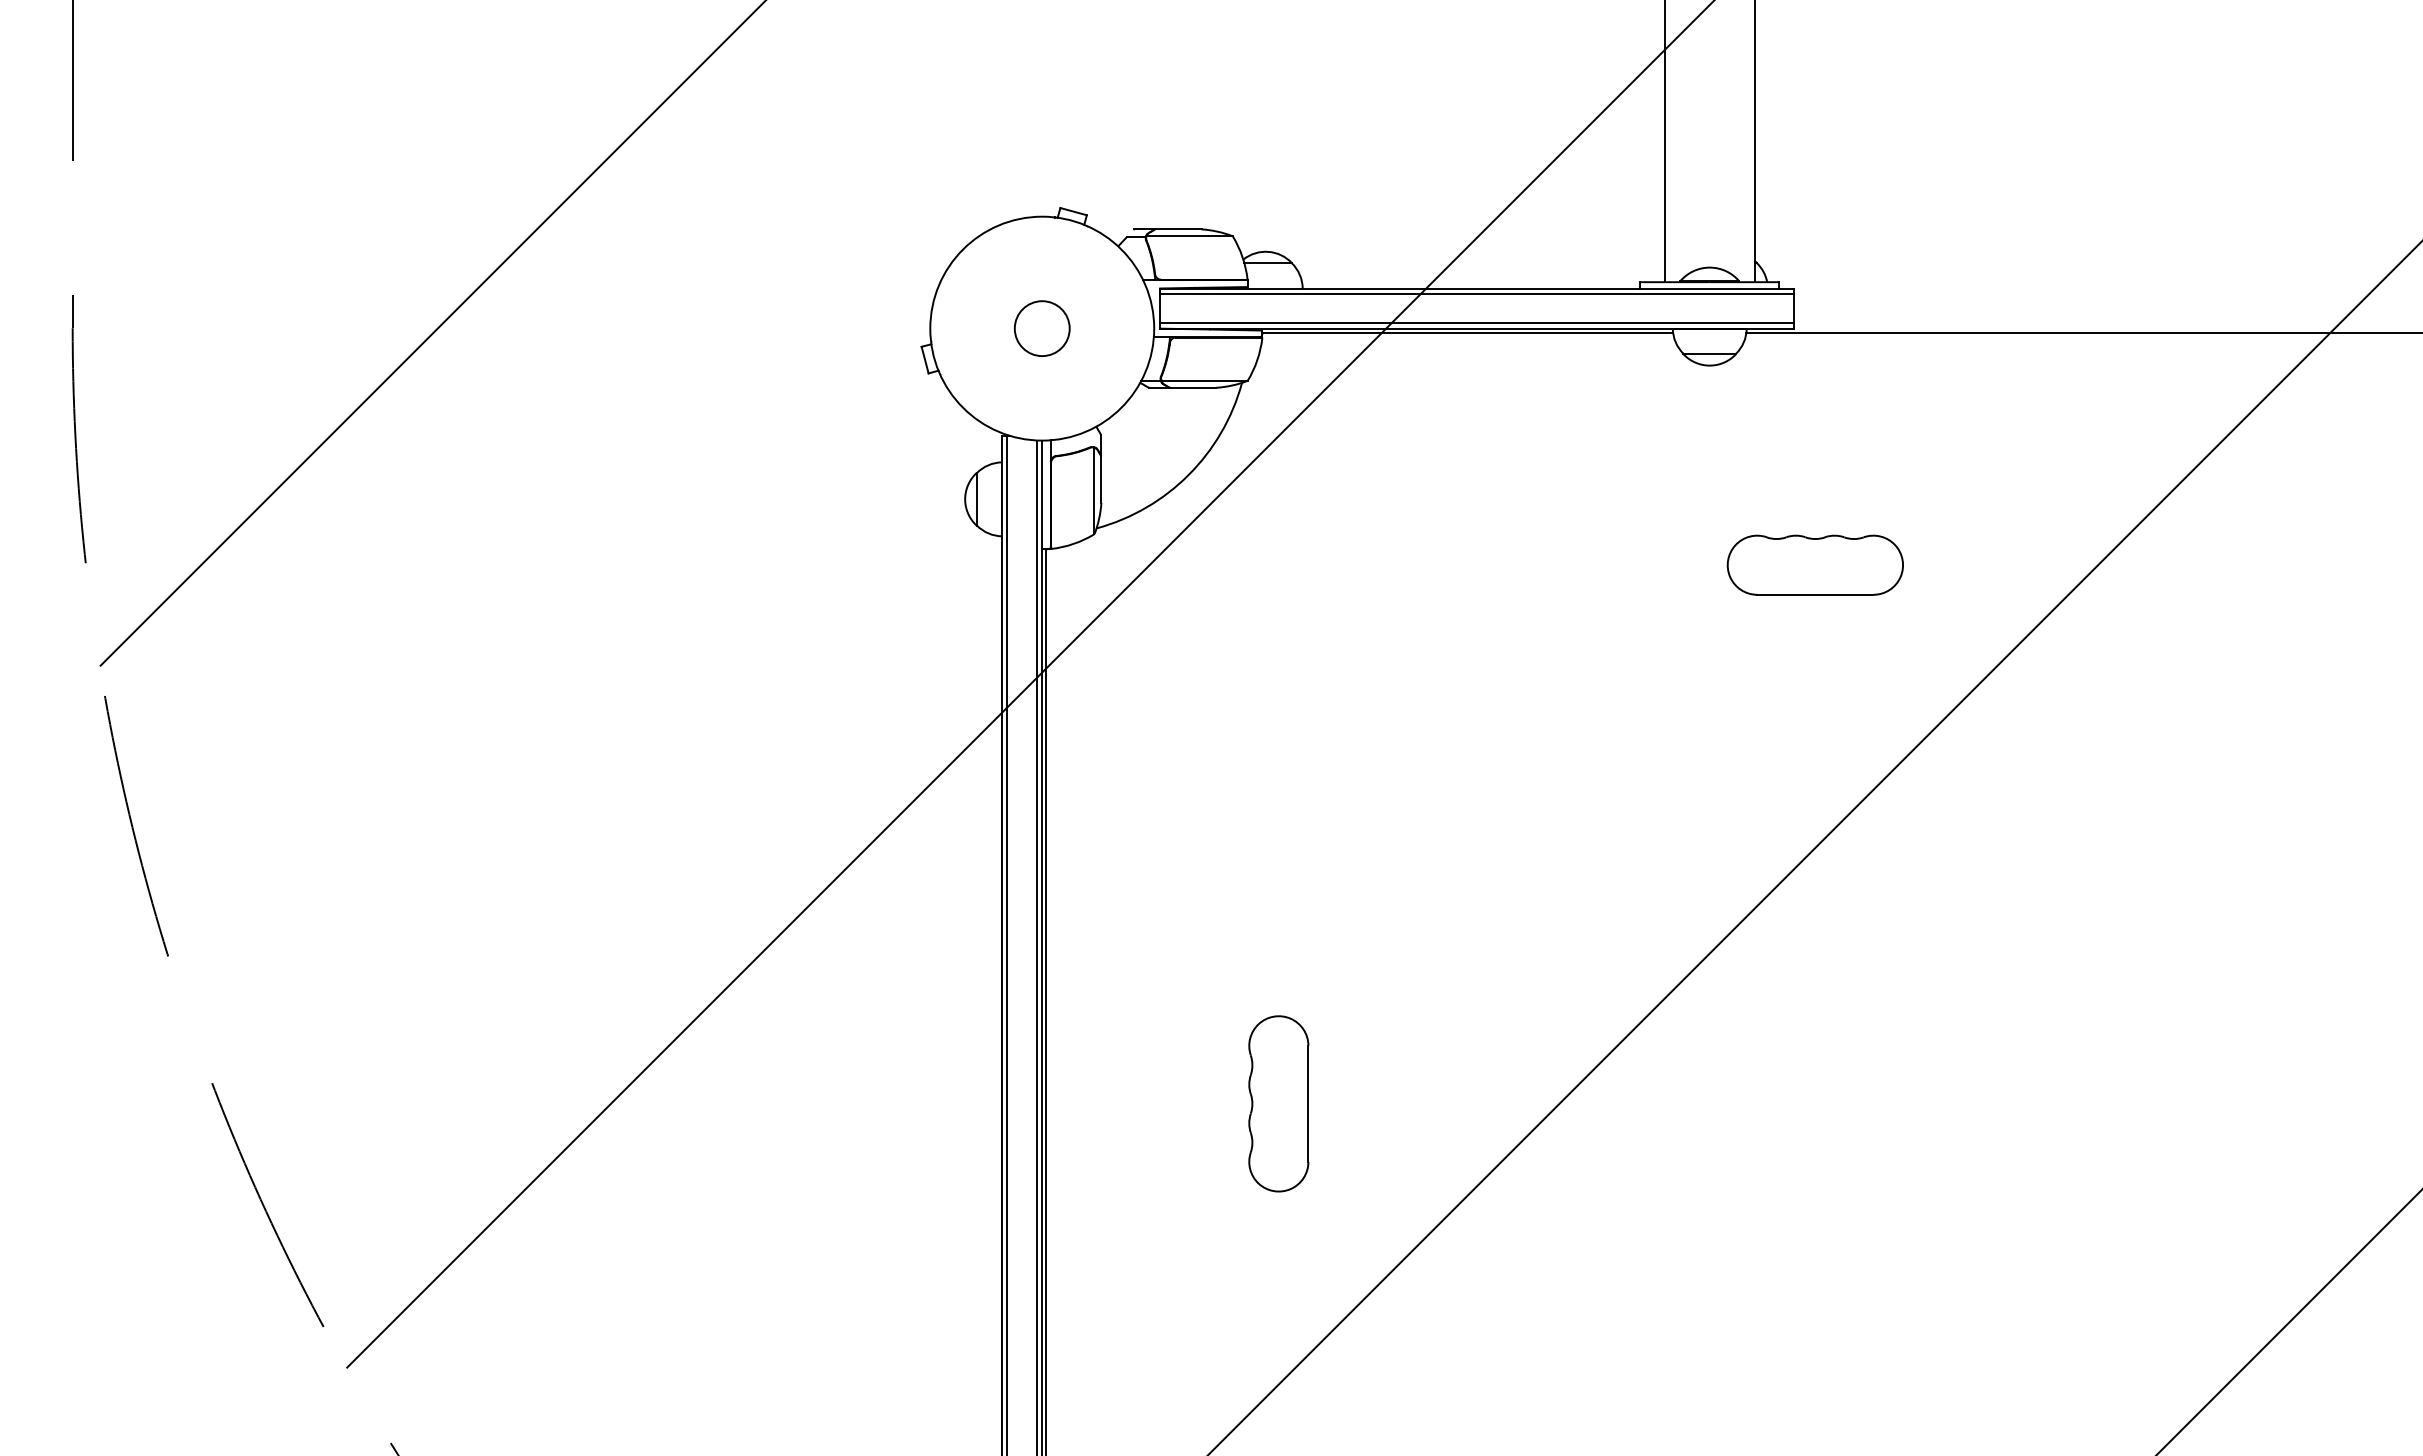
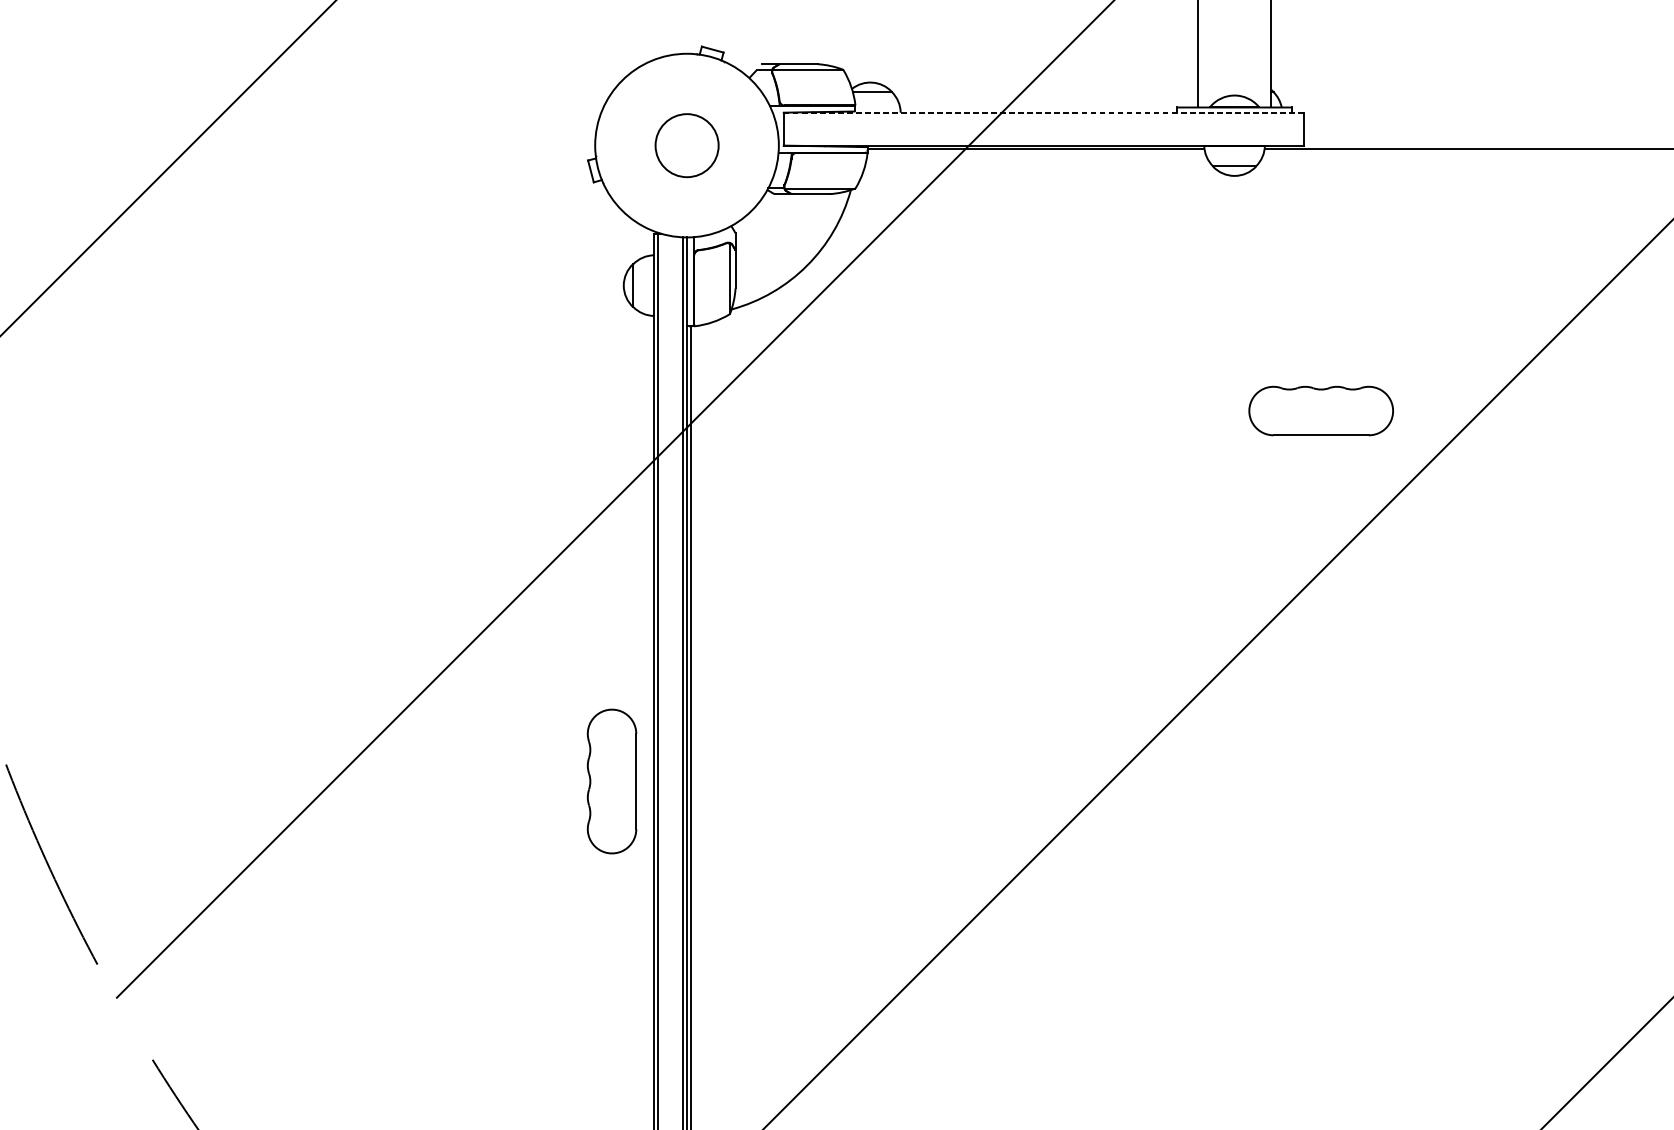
line: (1477, 288) -> (1044, 112), solid -> dashed
line: (1477, 293) -> (1044, 116), removed
line: (1477, 323) -> (1044, 141), removed
circle: (1041, 328) -> (686, 145), size x1.4
part: (1814, 564) -> (1320, 410), moved
part: (1278, 1103) -> (611, 781), moved

